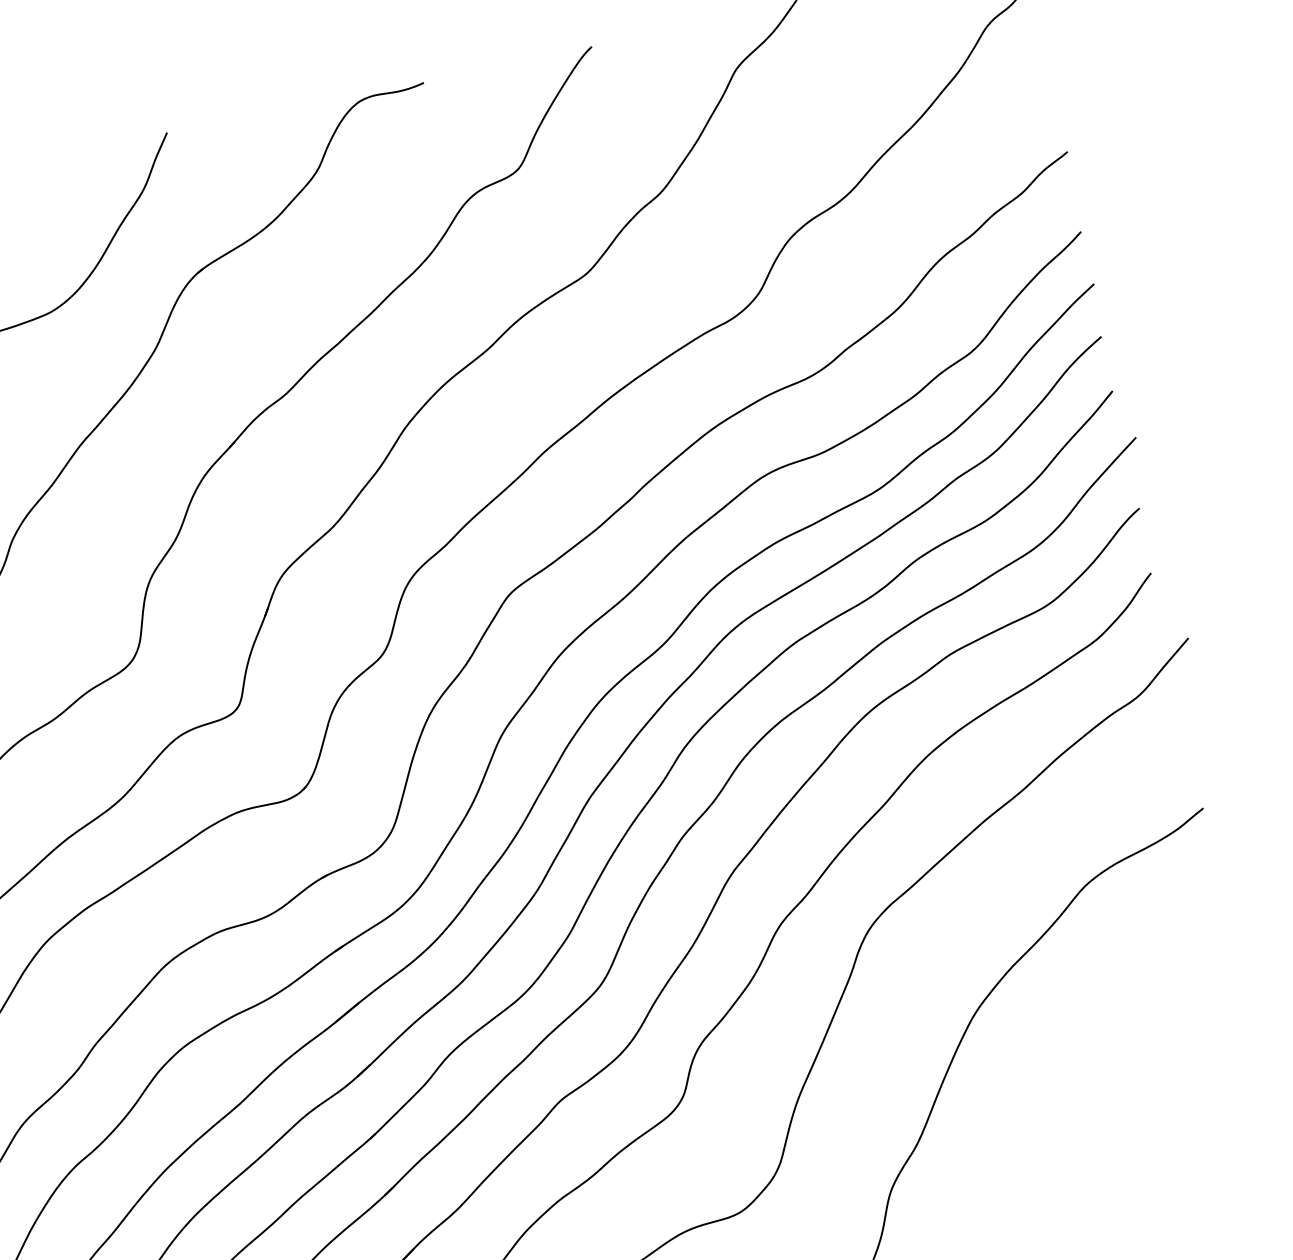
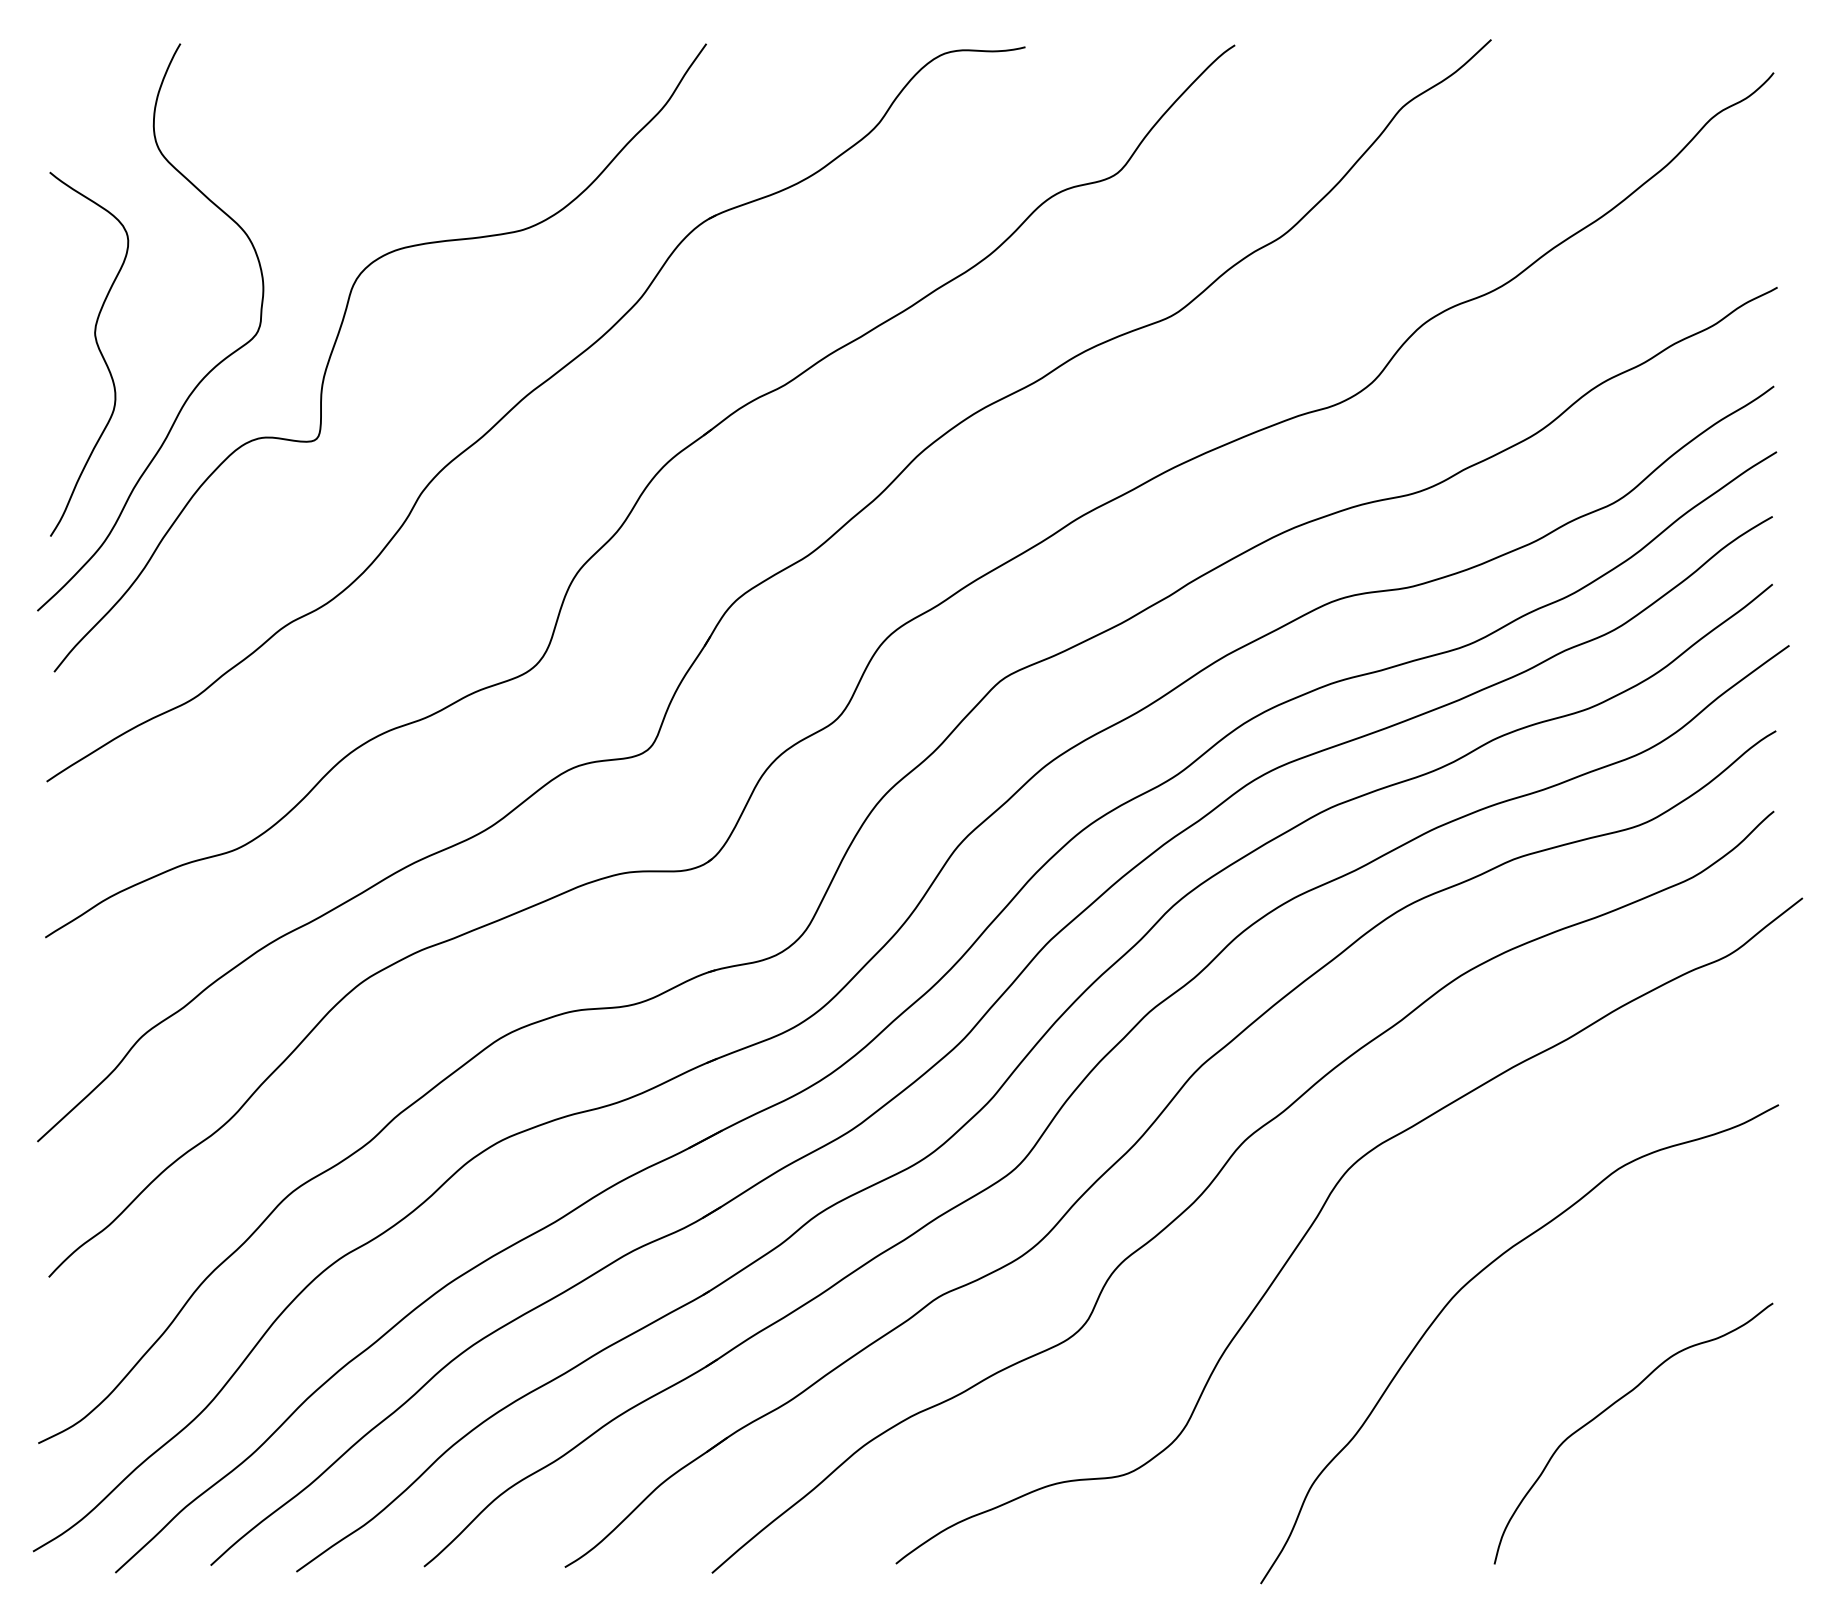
curve: (1117, 1079) -> (1609, 1408), added

